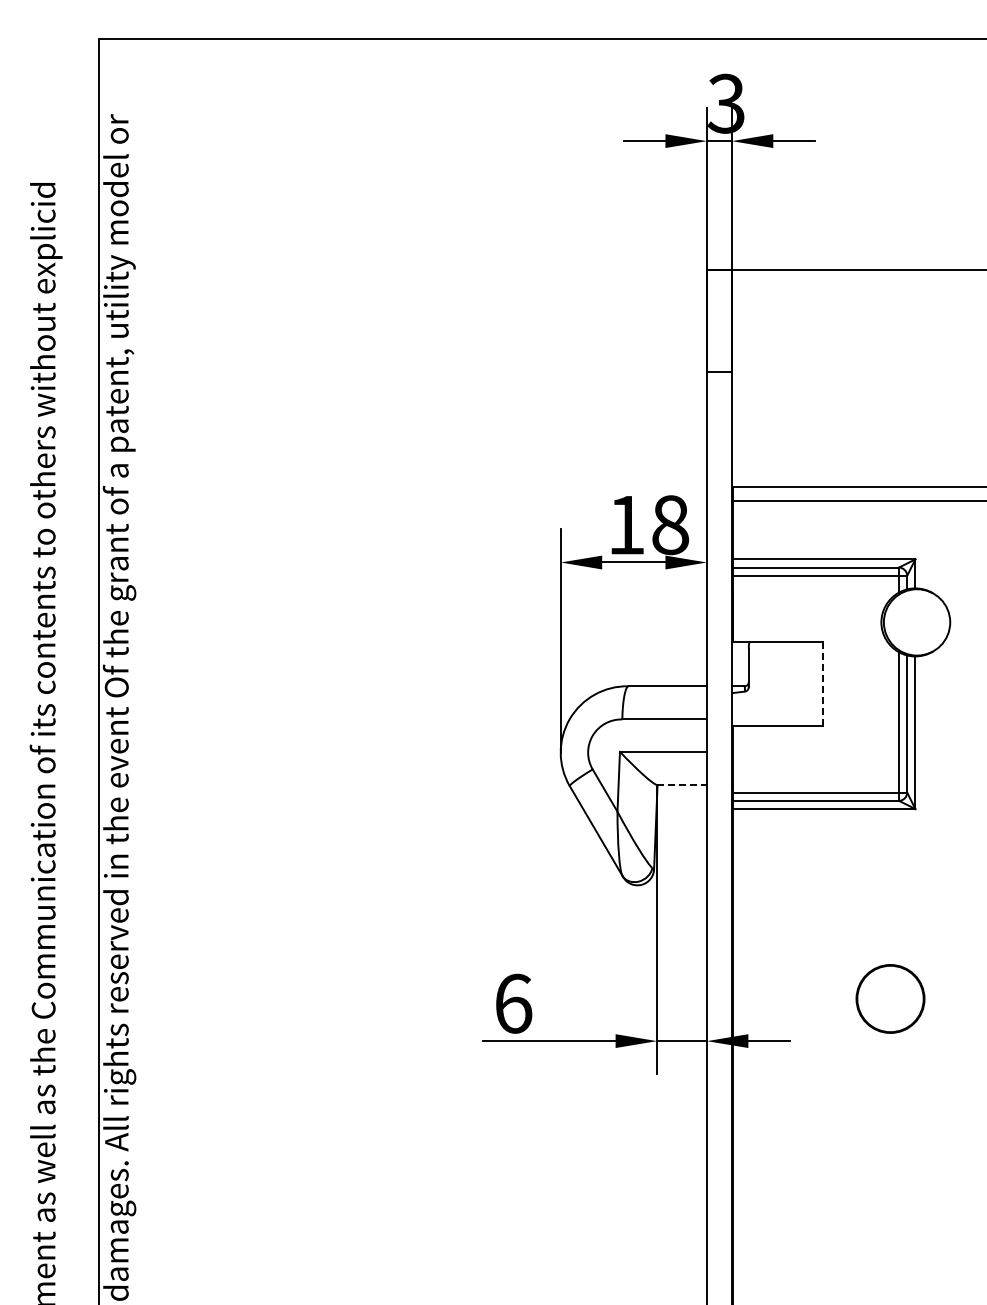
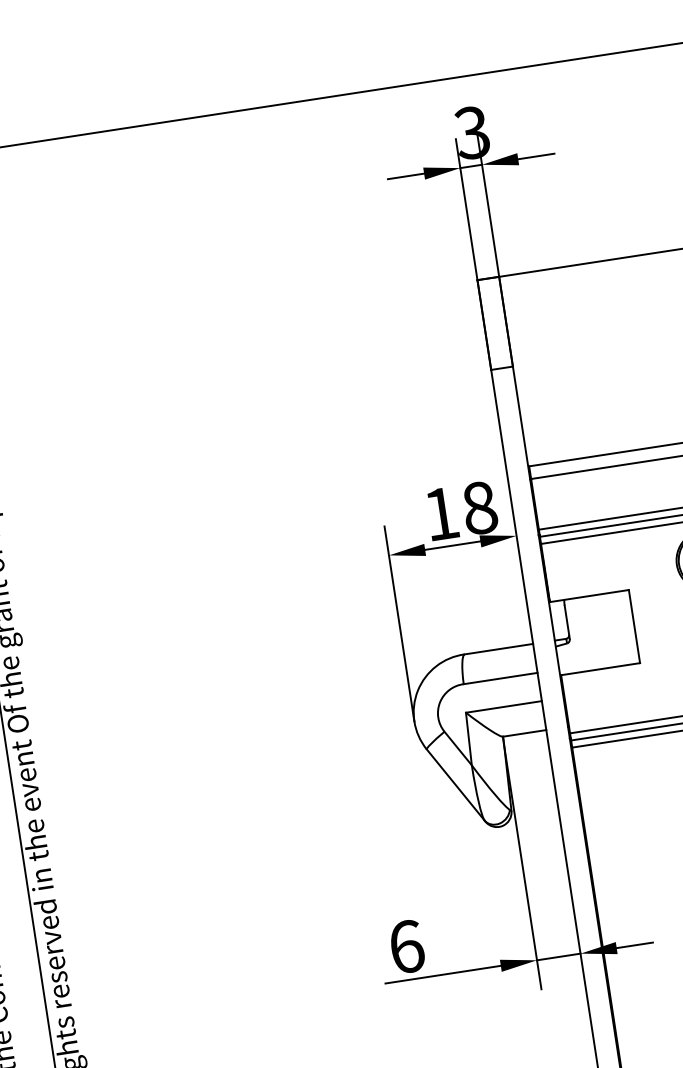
line: (823, 684) -> (634, 626), dashed -> solid
line: (681, 784) -> (524, 733), dashed -> solid

